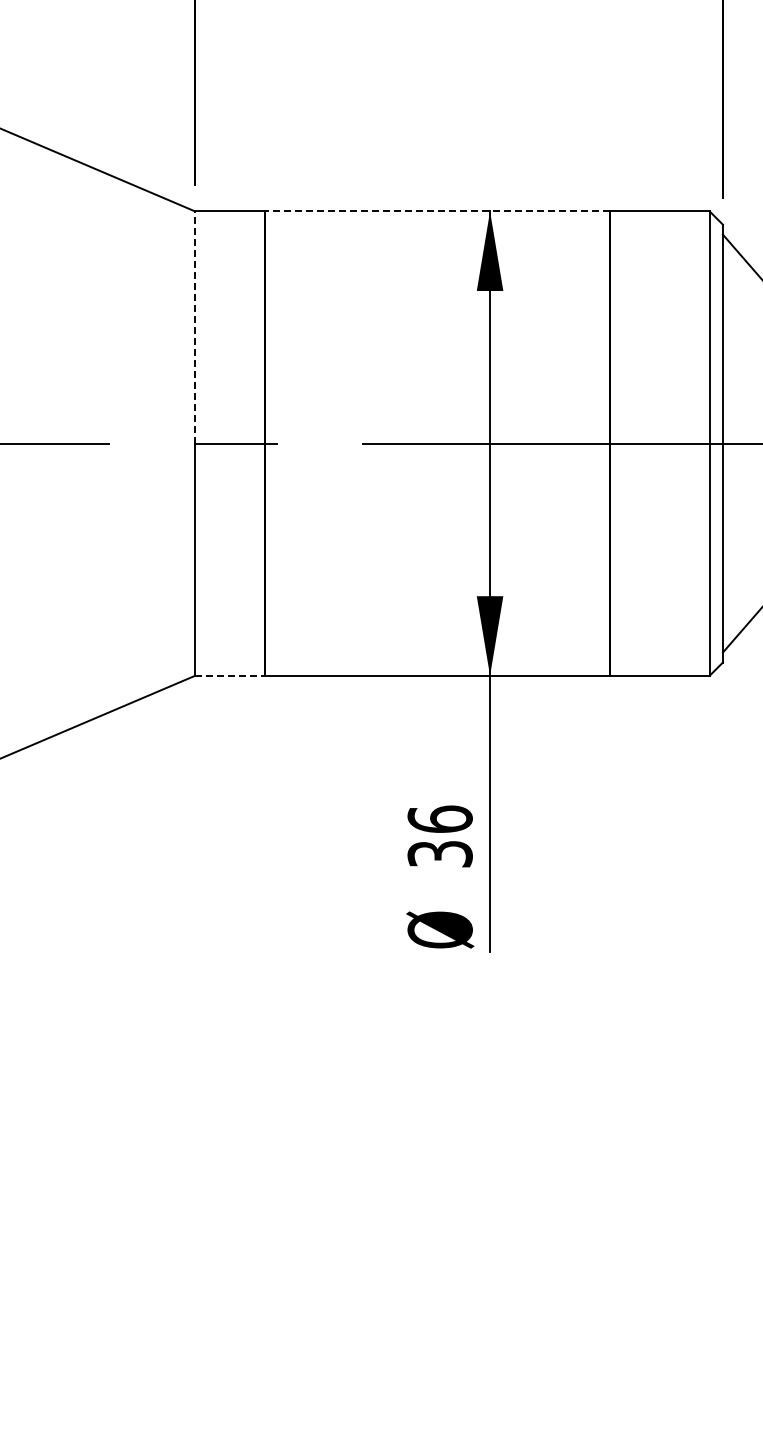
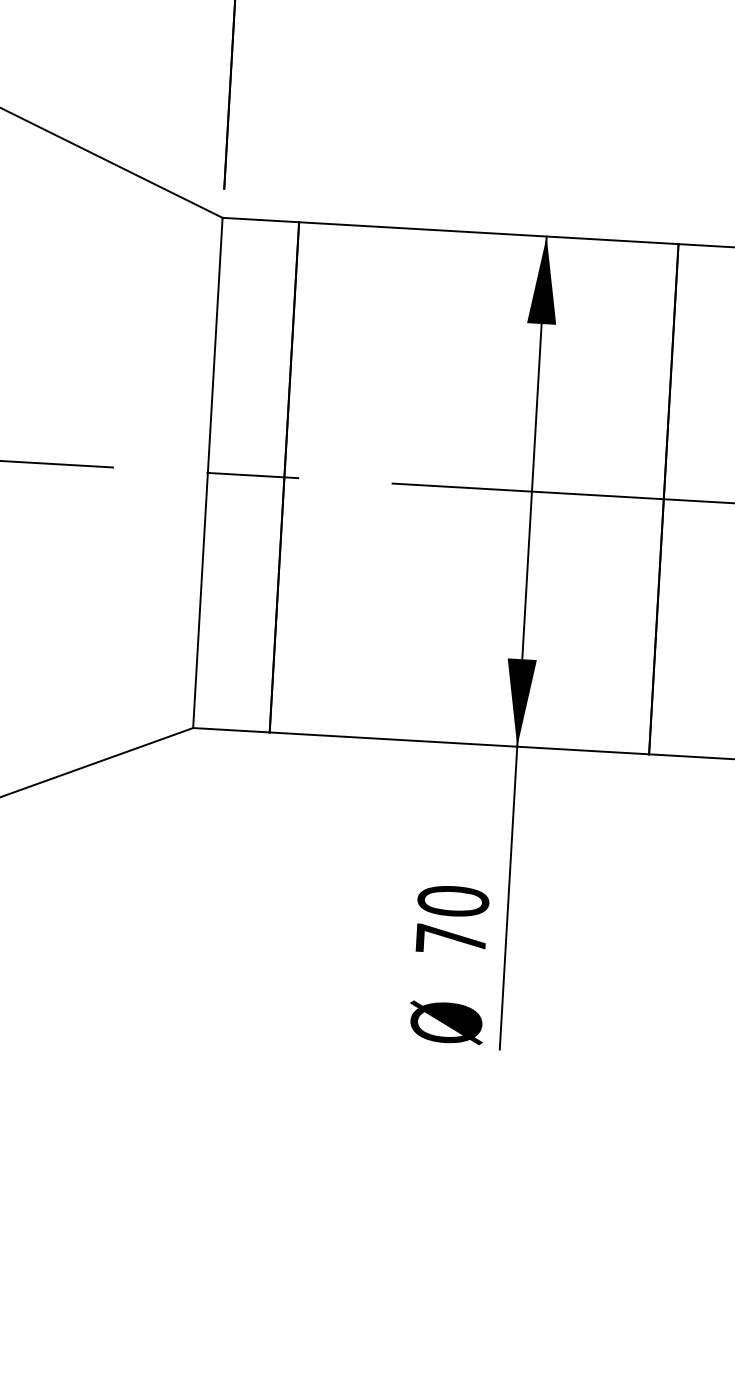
line: (437, 211) -> (488, 233), dashed -> solid
line: (195, 327) -> (215, 345), dashed -> solid
line: (229, 675) -> (231, 729), dashed -> solid
text: (439, 836) -> (451, 920), 36 -> 70

